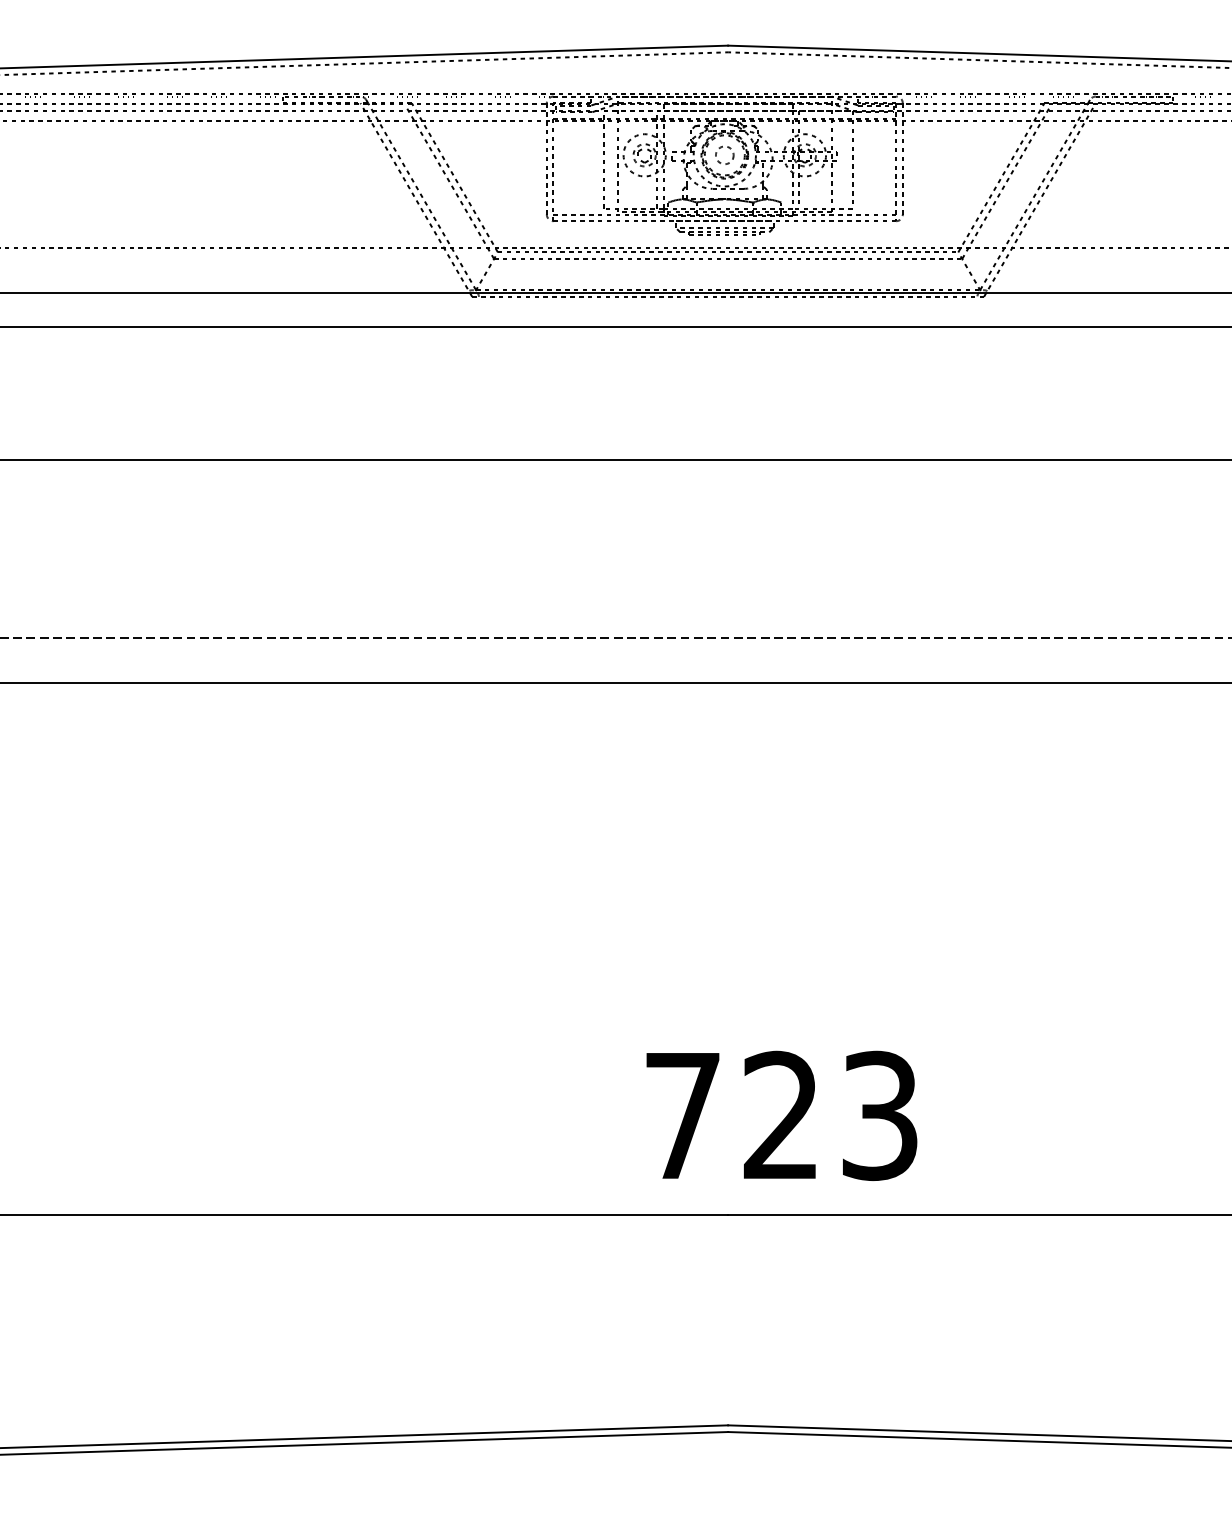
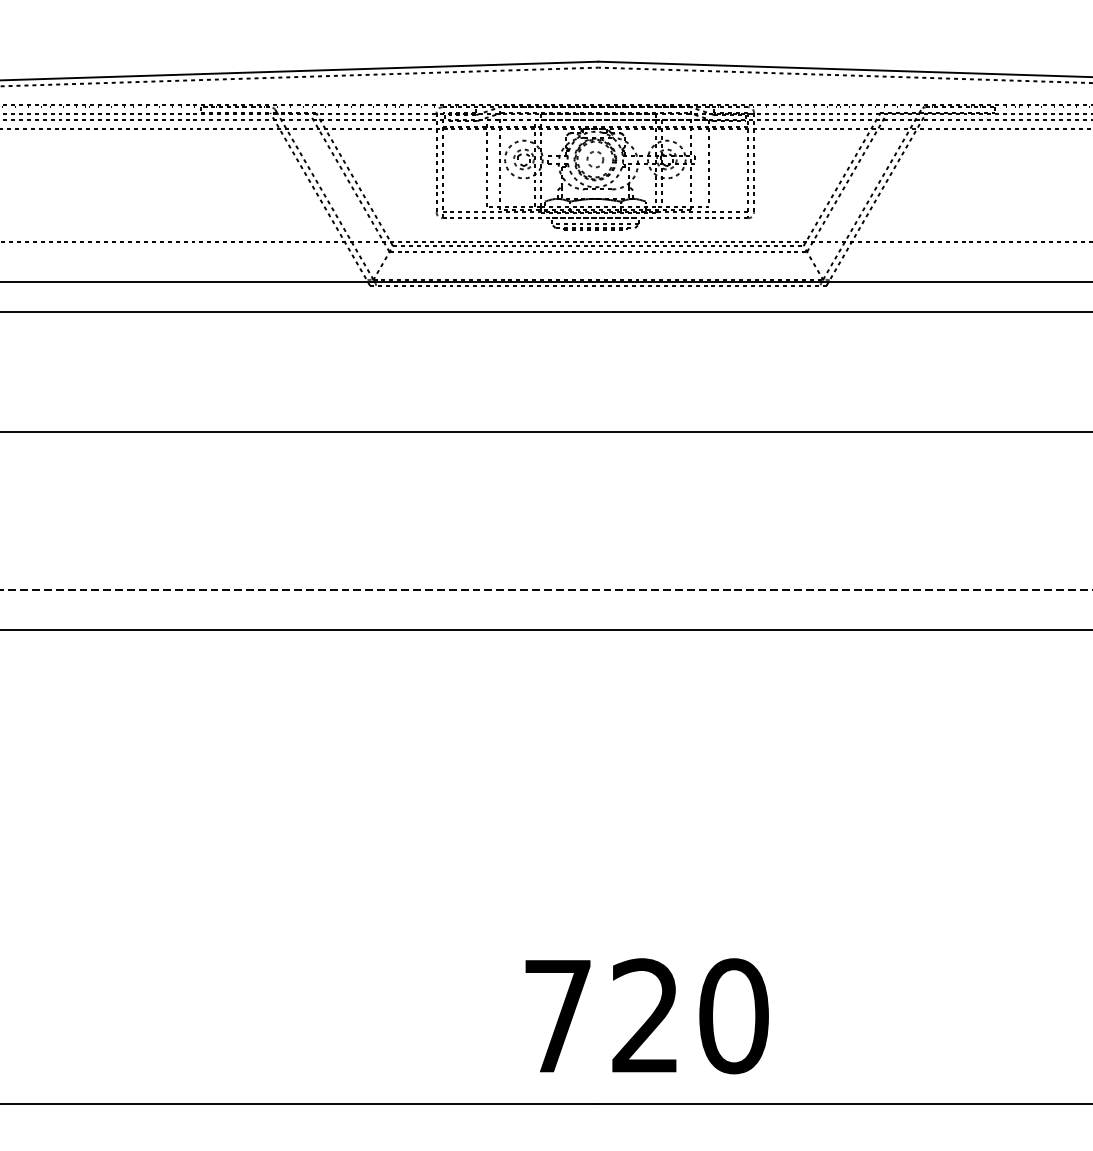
text: (880, 1115) -> (734, 1015), 723 -> 720

